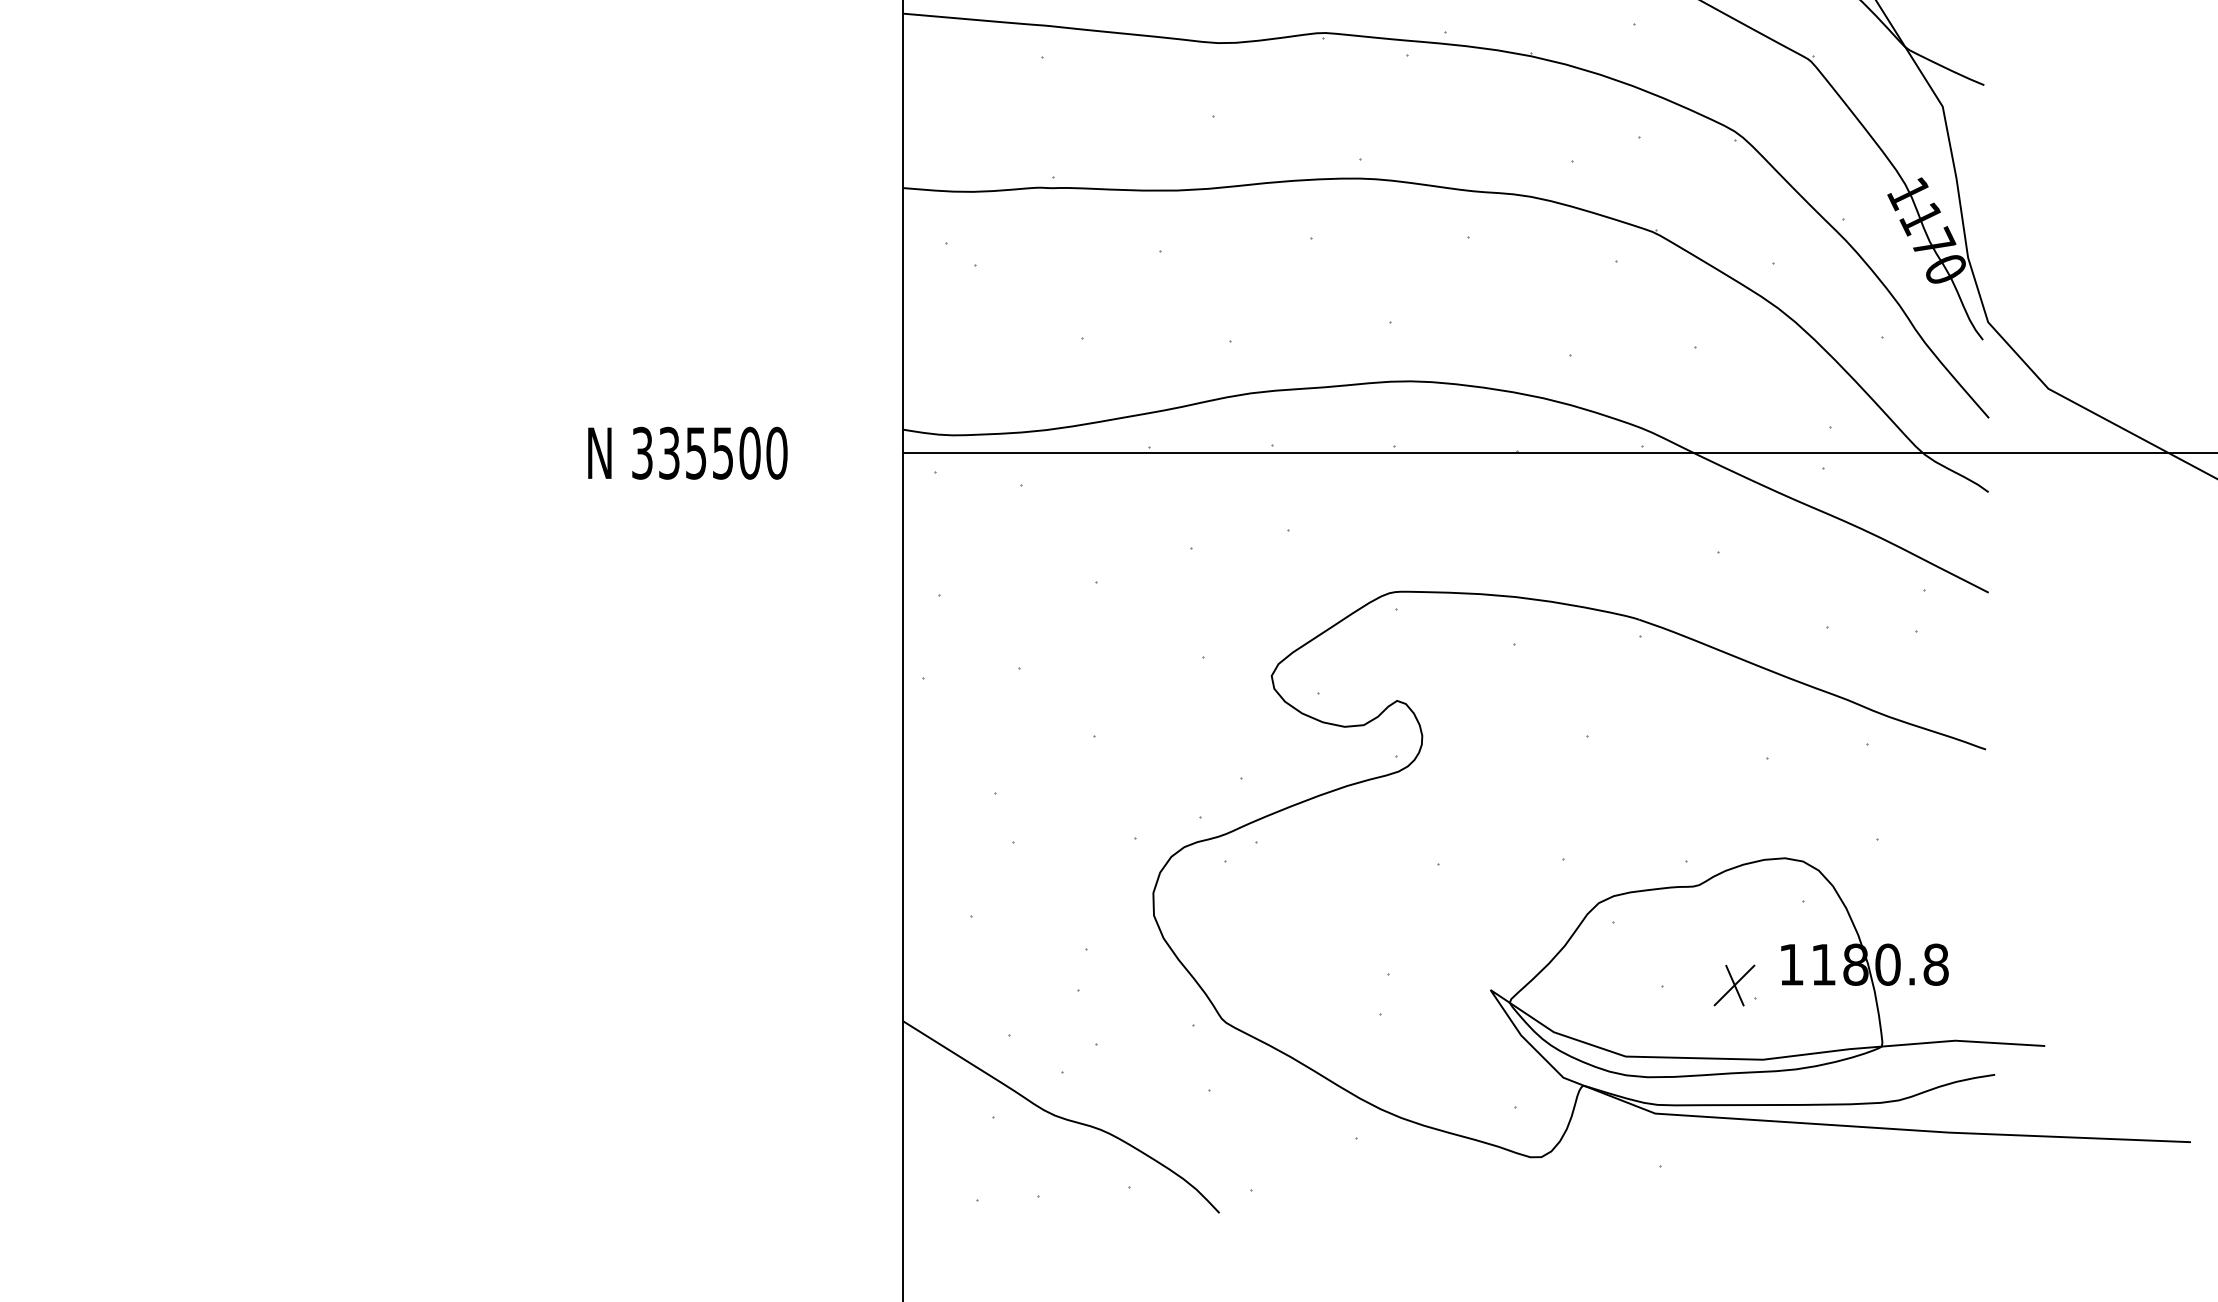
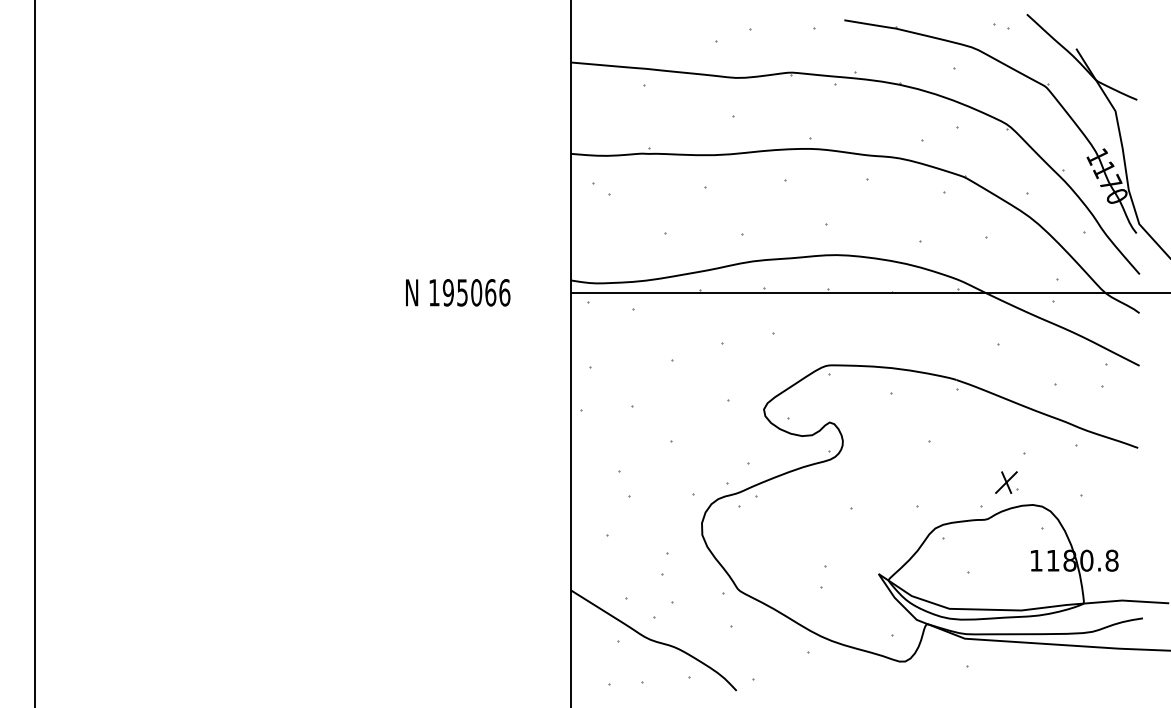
text: (709, 452) -> (469, 292), 335500 -> 195066
part: (1734, 985) -> (1006, 482), moved

